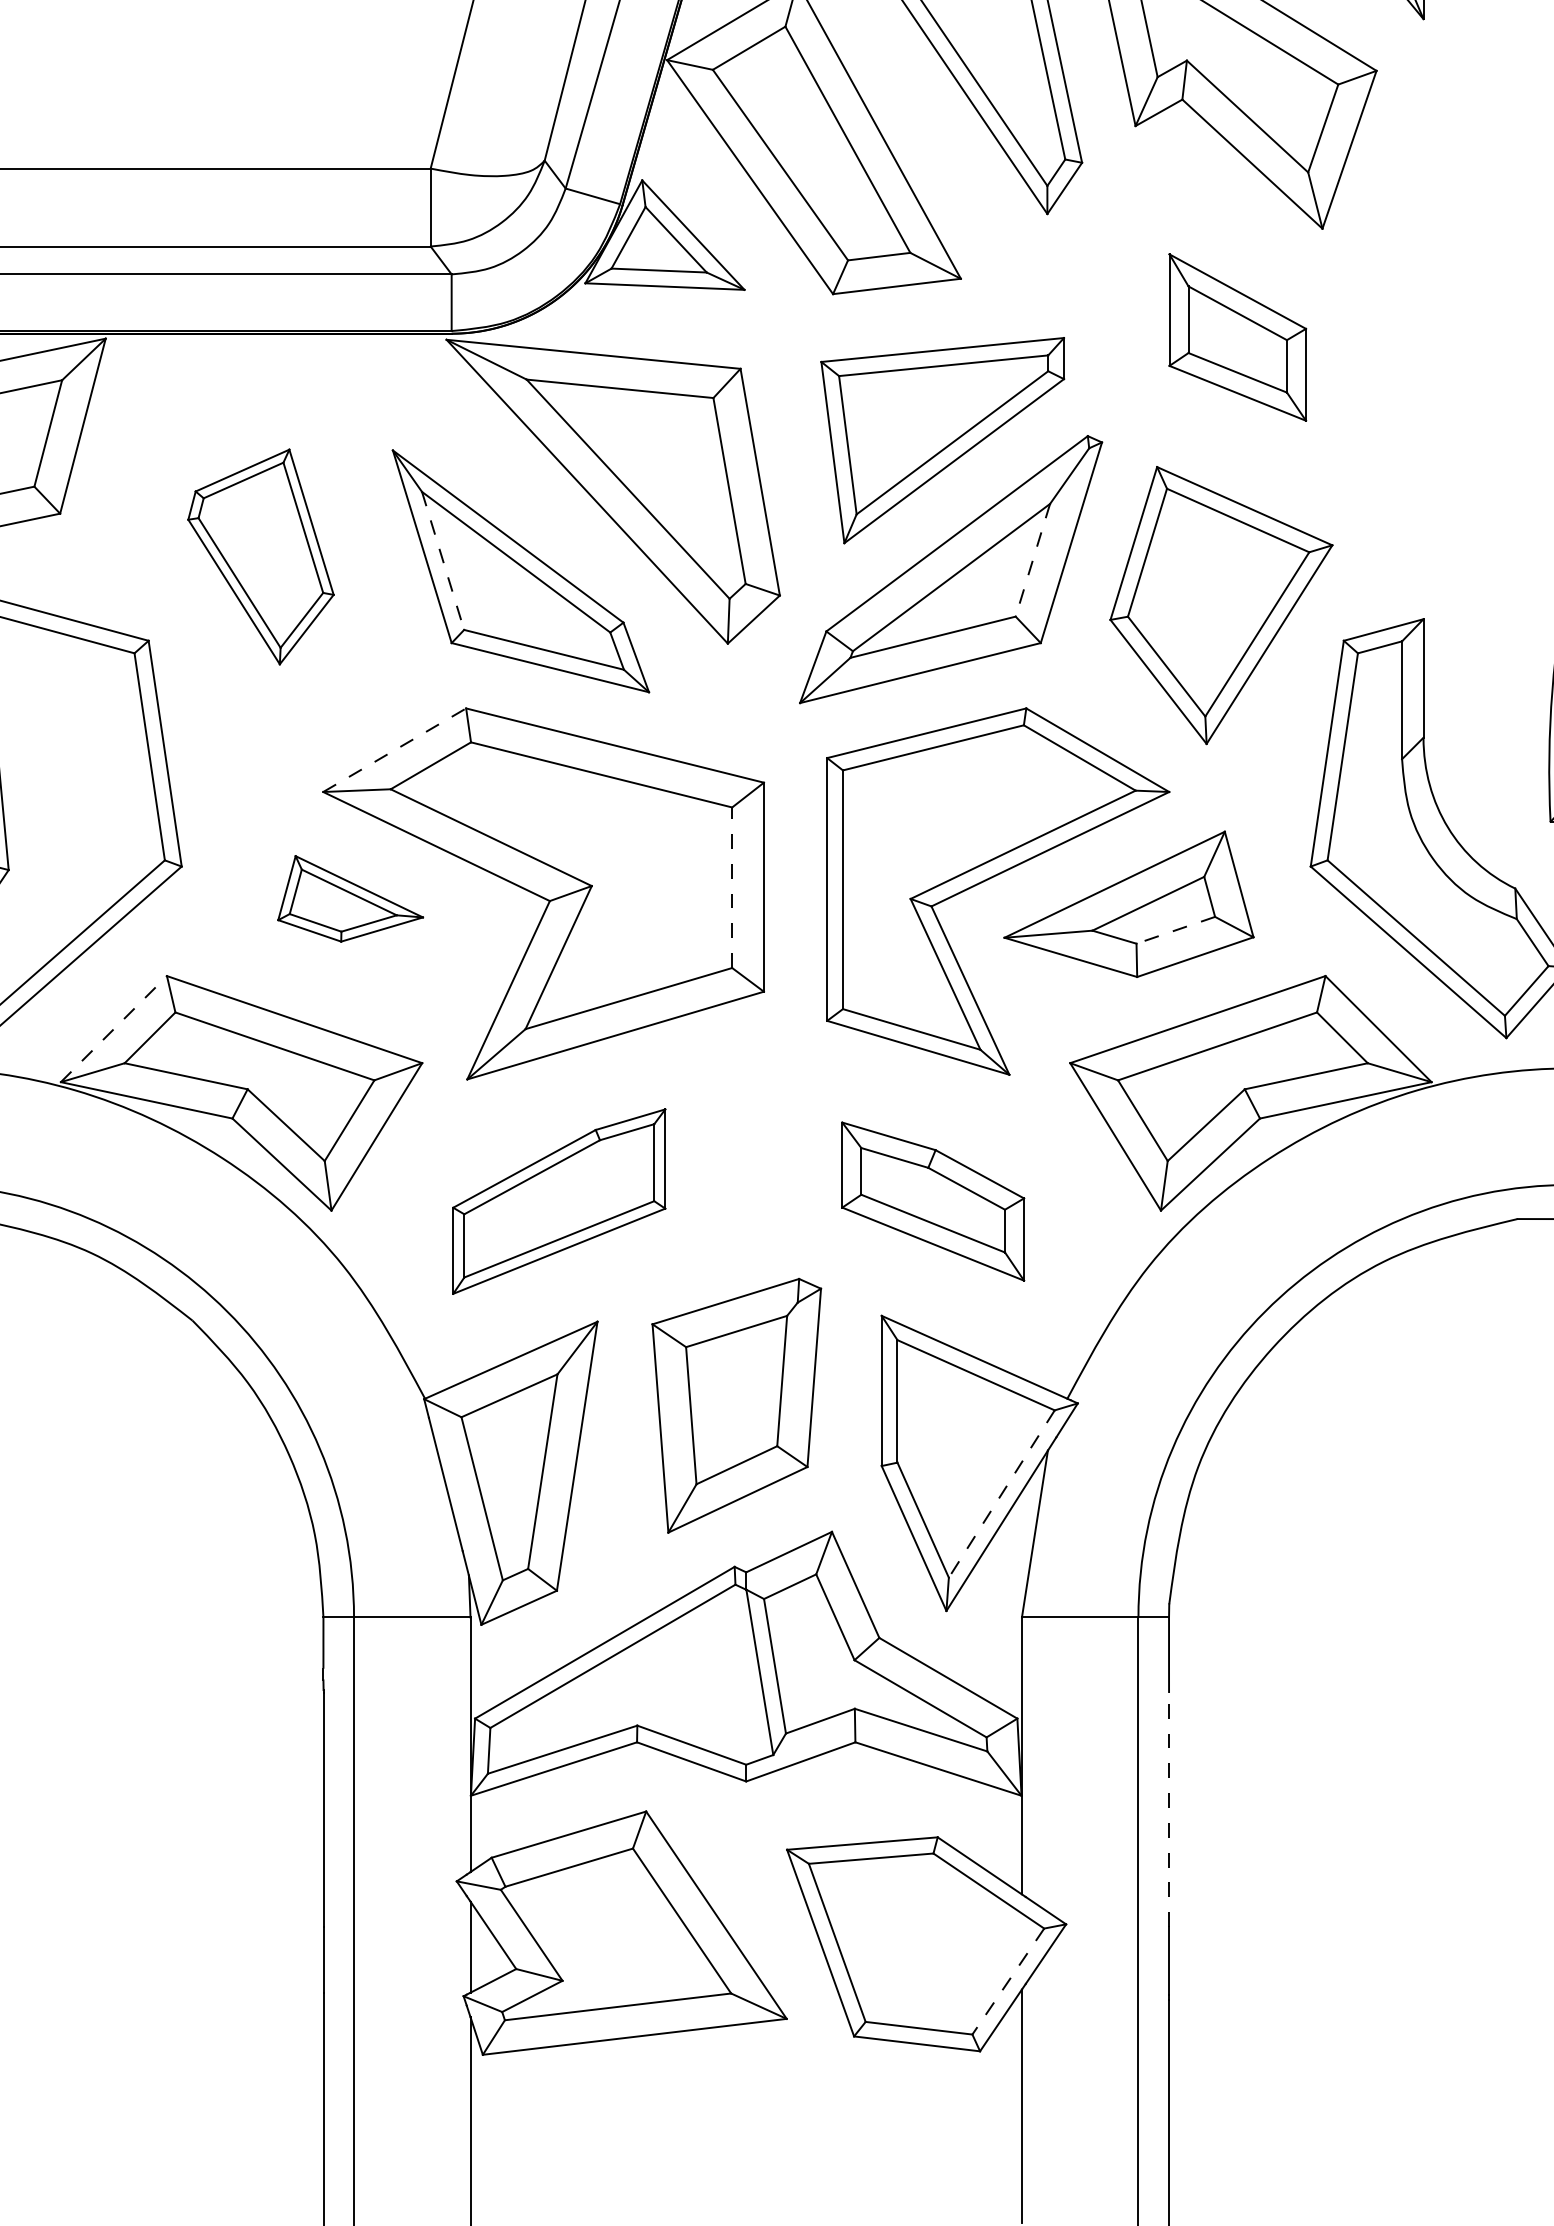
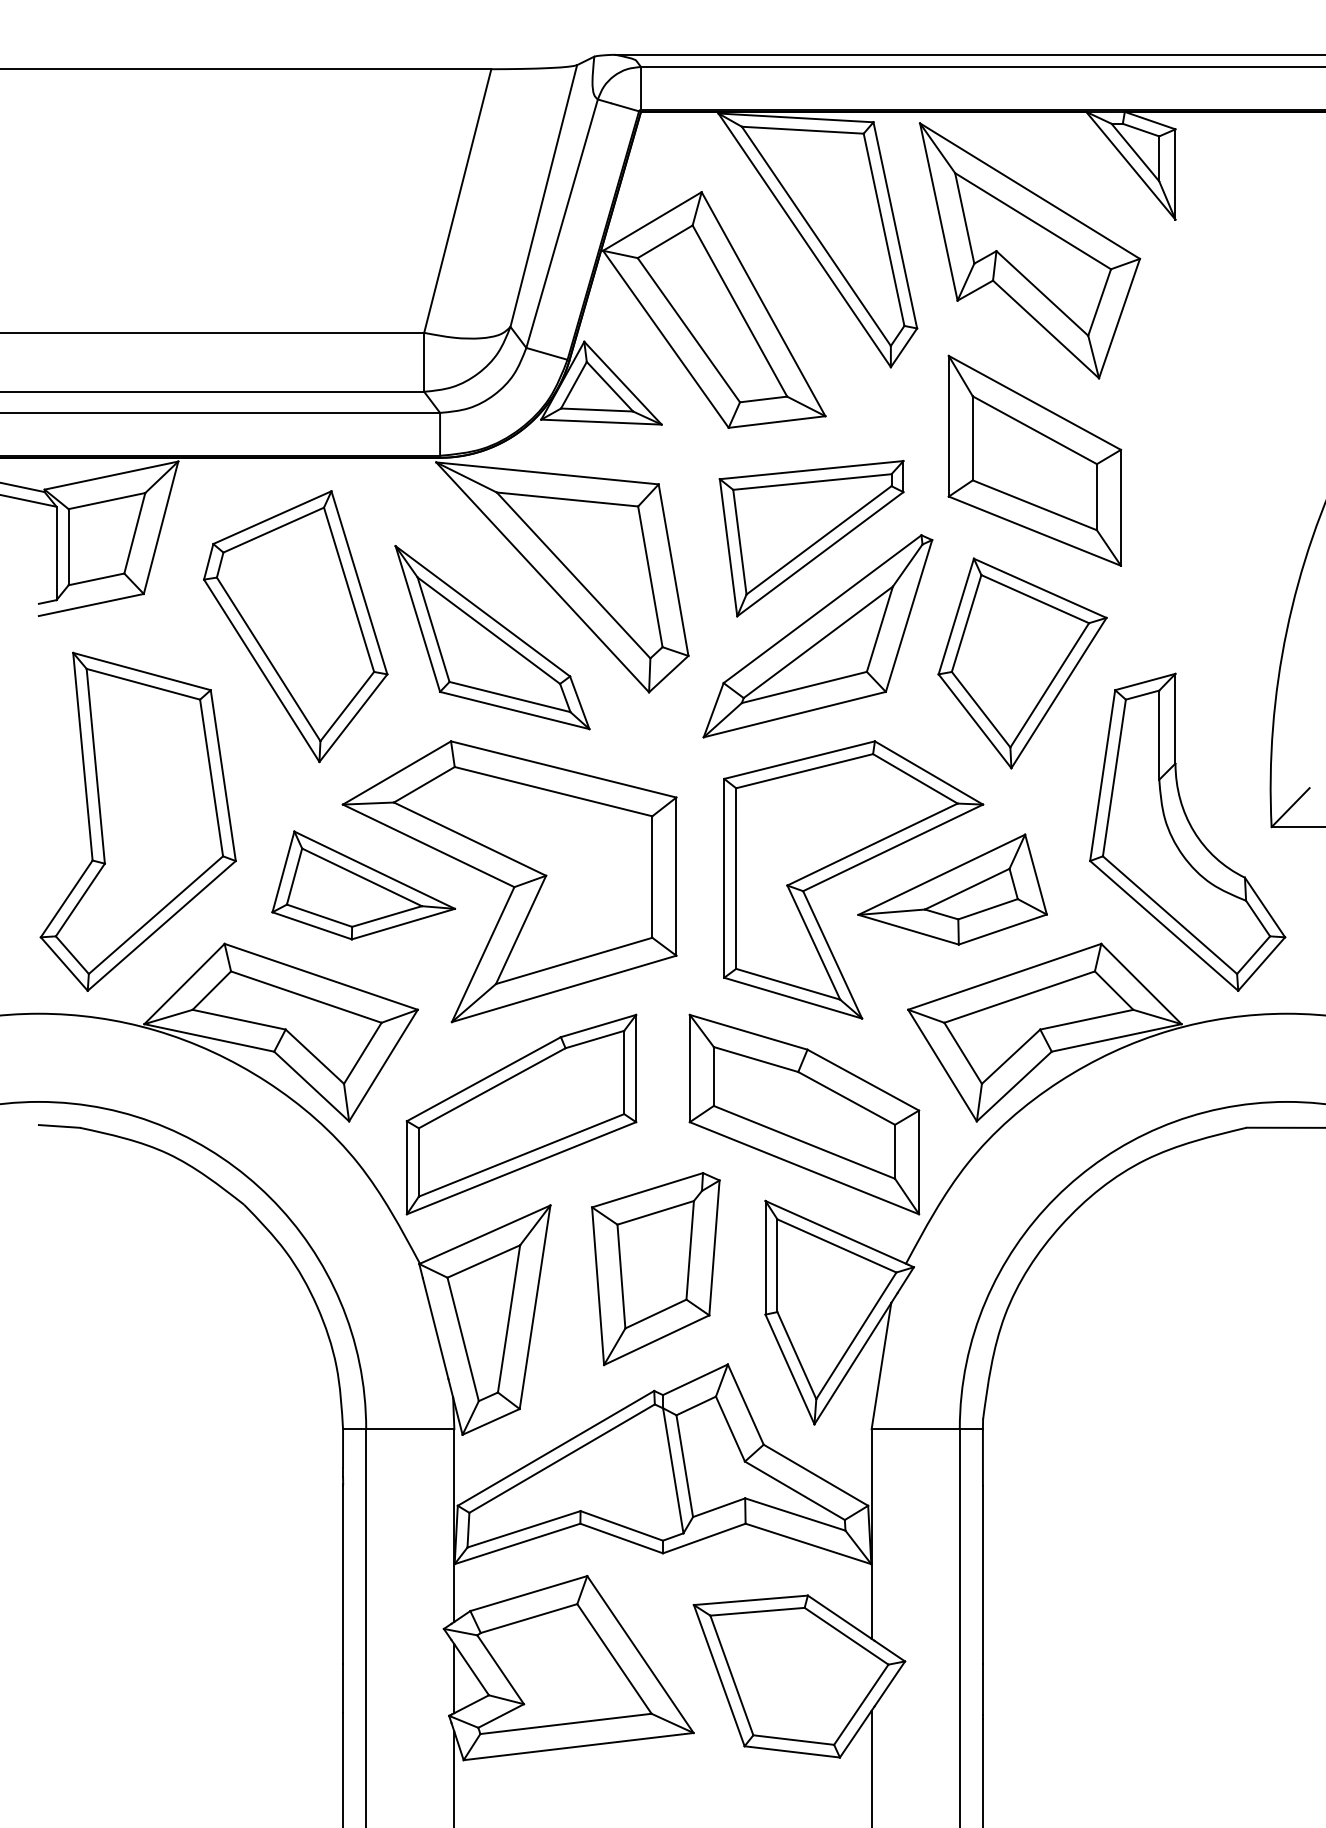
part: (1237, 337) -> (1034, 460), size x1.67
part: (260, 556) -> (295, 626), size x1.67
line: (442, 560) -> (433, 629), dashed -> solid
line: (1032, 560) -> (879, 629), dashed -> solid
line: (394, 749) -> (396, 772), dashed -> solid
line: (732, 888) -> (652, 877), dashed -> solid
part: (350, 898) -> (363, 885), size x1.67
line: (1175, 930) -> (987, 909), dashed -> solid
line: (113, 1029) -> (184, 984), dashed -> solid
part: (559, 1201) -> (521, 1114), size x1.43
part: (933, 1201) -> (804, 1114), size x1.67
line: (1001, 1493) -> (856, 1335), dashed -> solid
line: (1168, 1809) -> (982, 1574), dashed -> solid
line: (1008, 1982) -> (861, 1705), dashed -> solid

